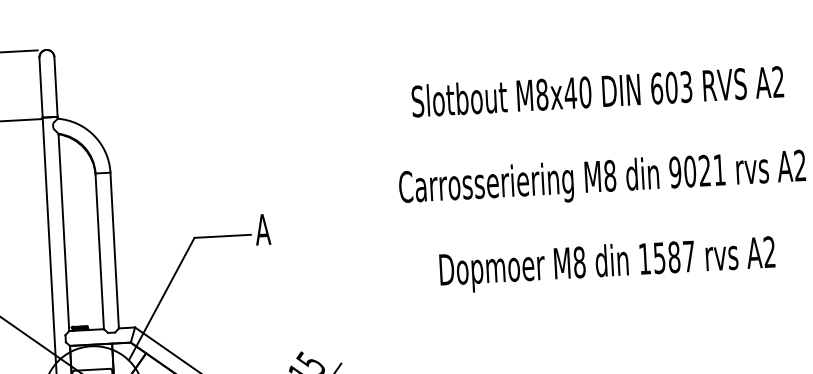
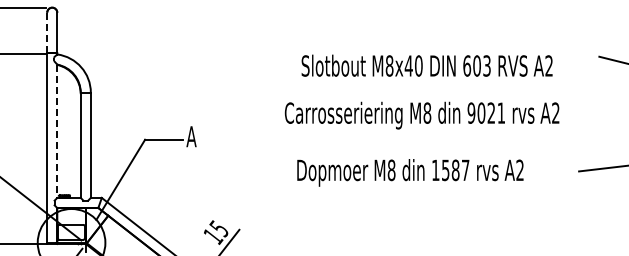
line: (41, 88) -> (47, 33), solid -> dashed
text: (596, 91) -> (426, 65), moved
line: (64, 232) -> (57, 131), solid -> dashed
text: (607, 264) -> (410, 172), moved

